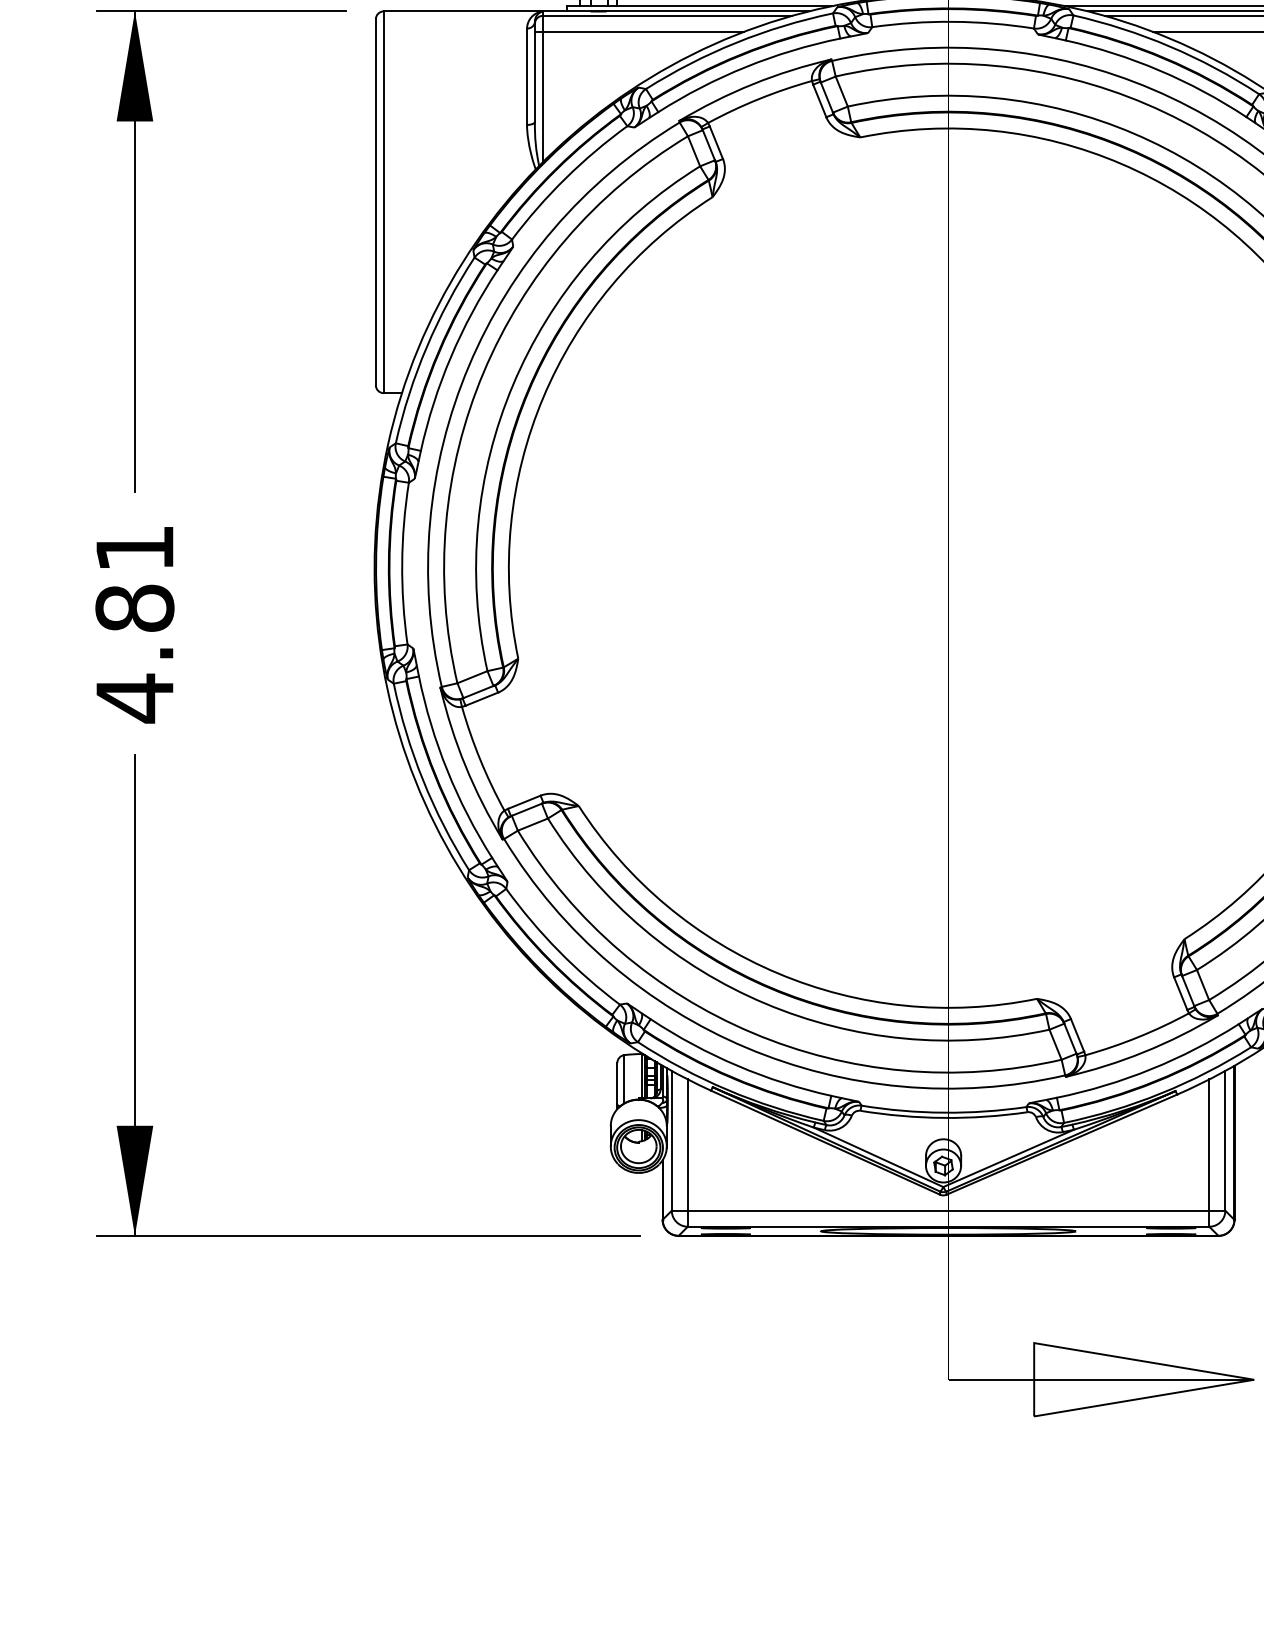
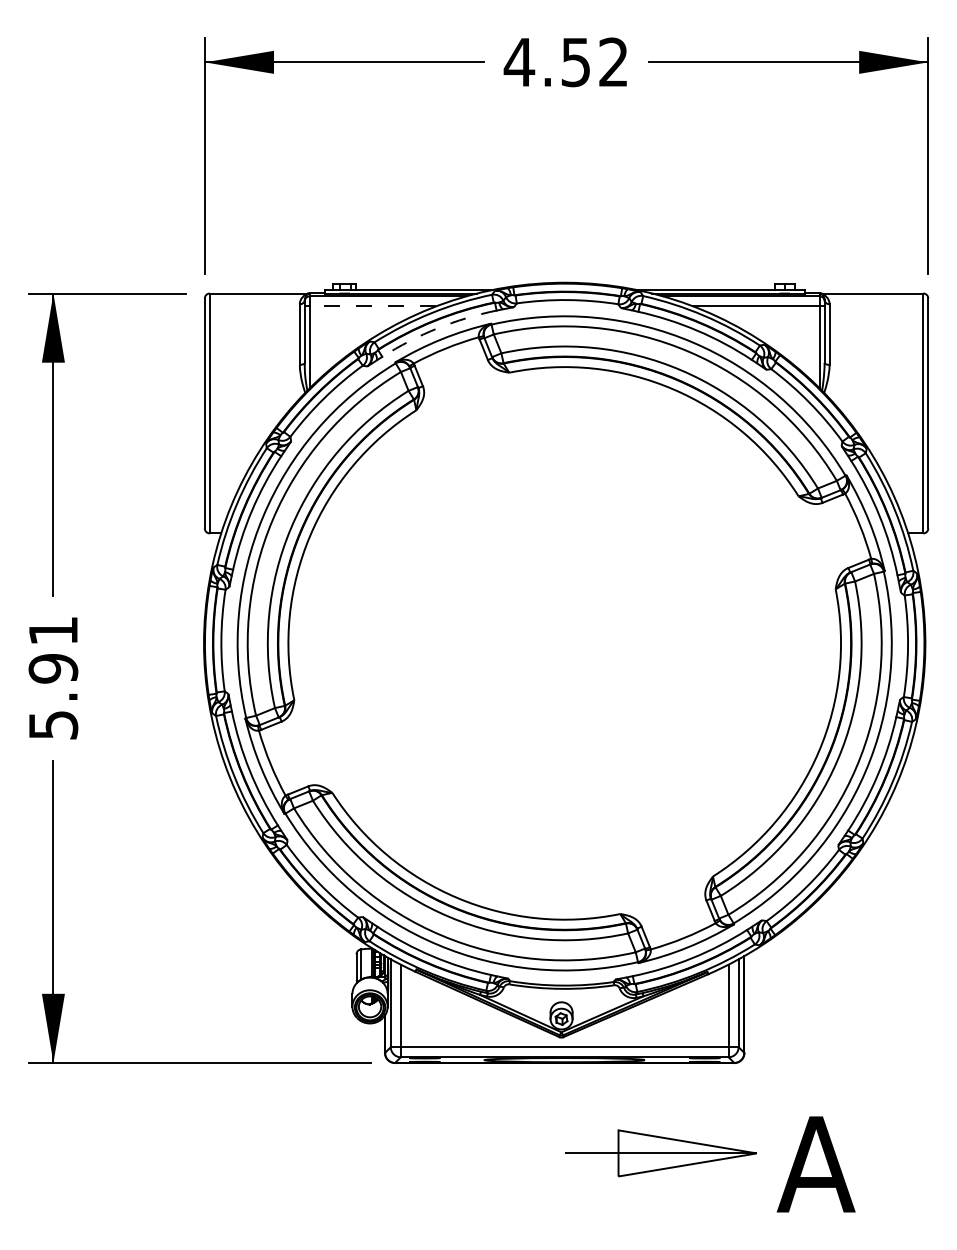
line: (642, 32) -> (372, 306), solid -> dashed
arc: (746, 67) -> (437, 328), solid -> dashed
text: (135, 654) -> (53, 697), 4.81 -> 5.91

